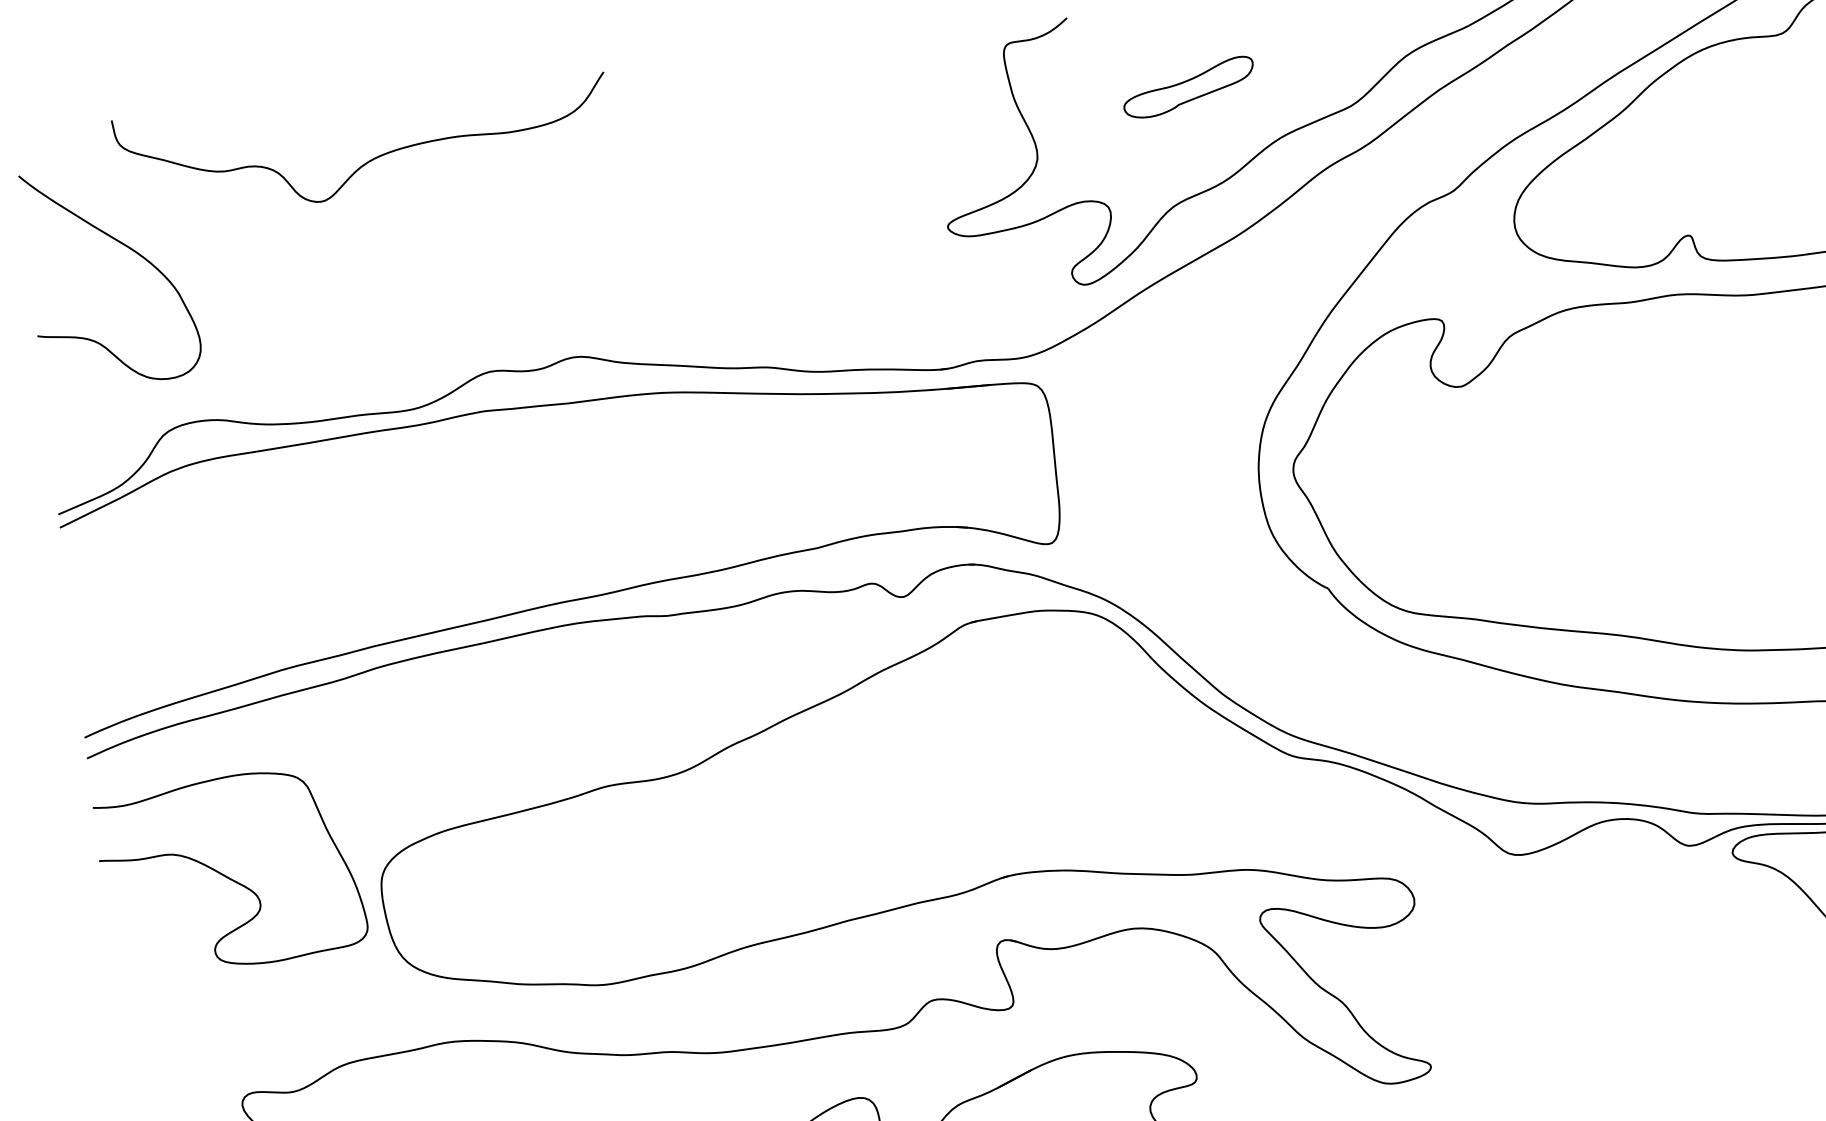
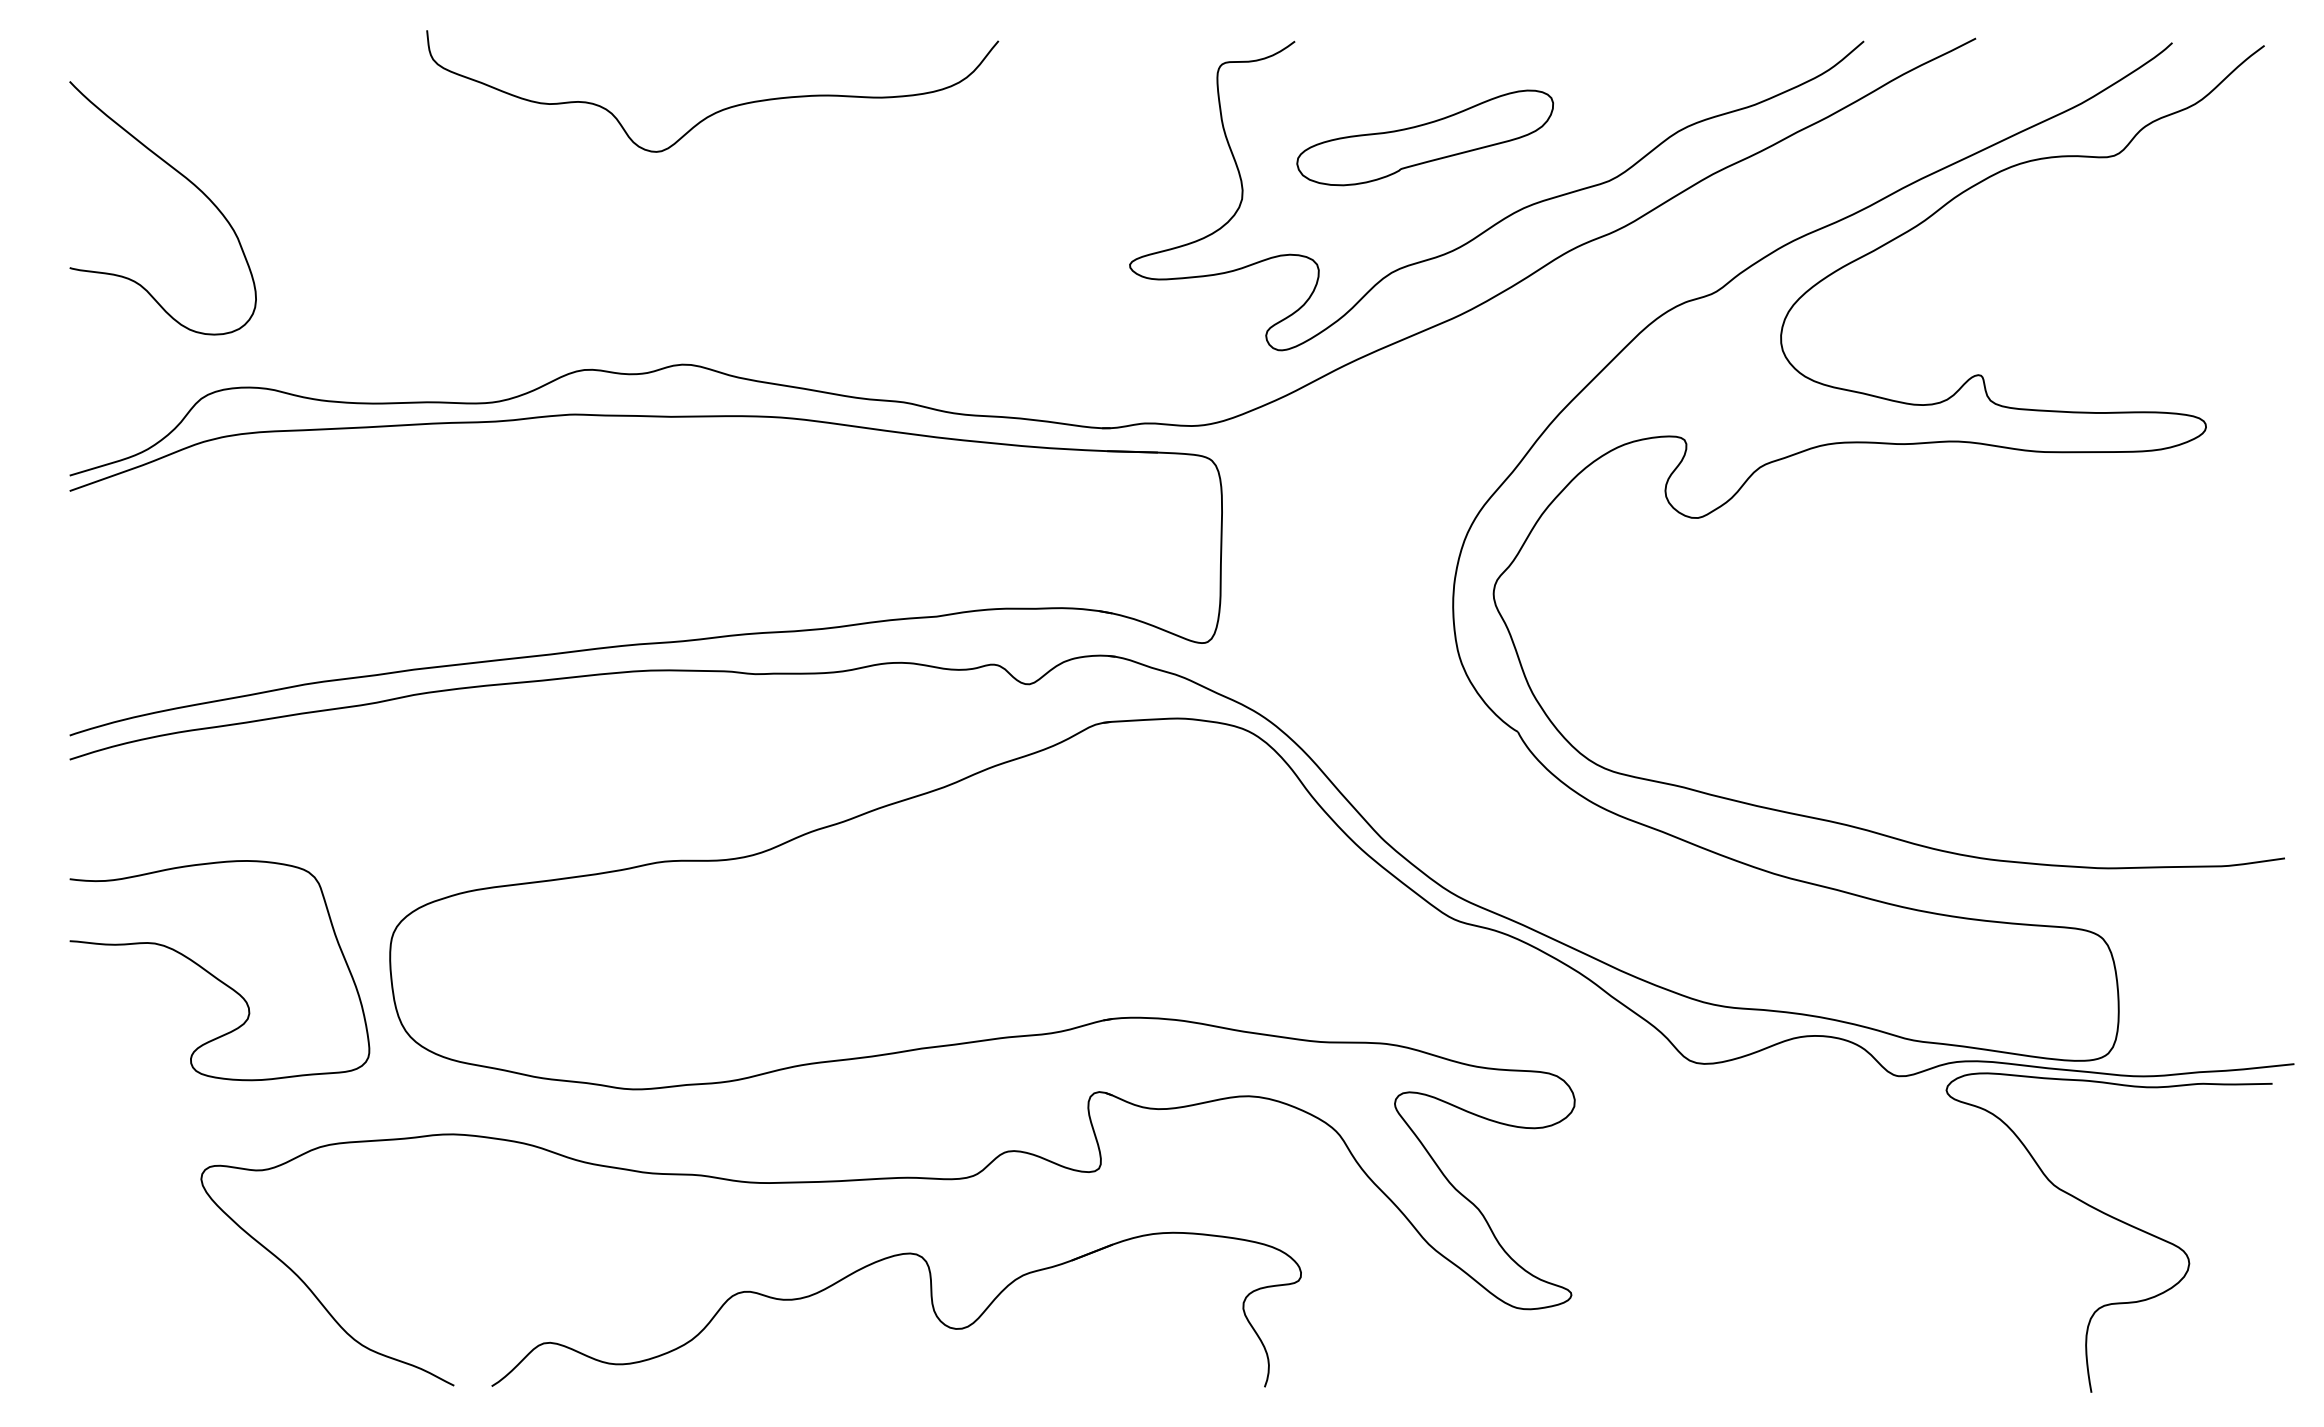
part: (1188, 87) -> (1425, 137), size x1.67
curve: (370, 159) -> (718, 110), moved
curve: (226, 876) -> (214, 975), moved

